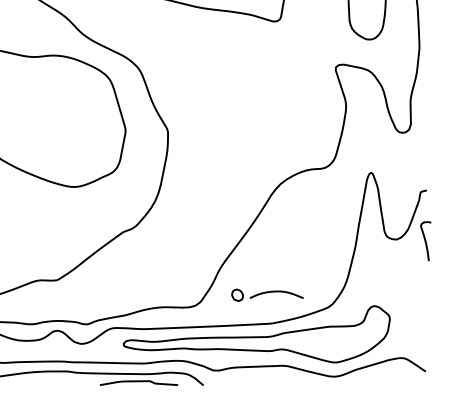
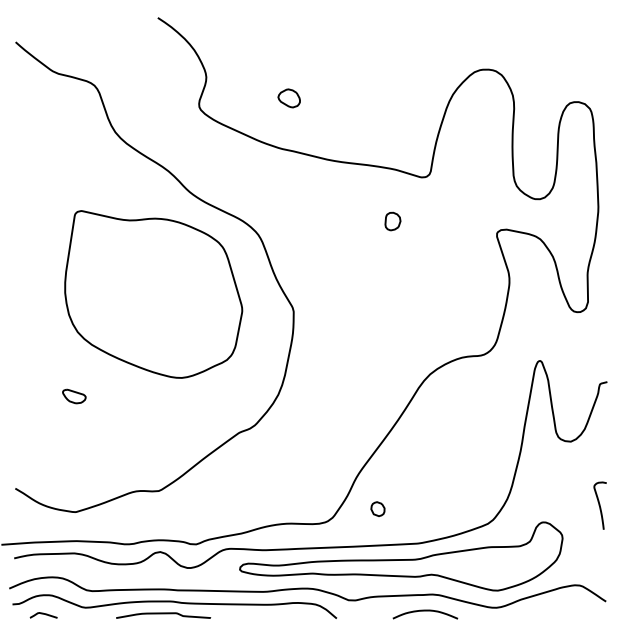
part: (249, 57) -> (392, 221), added
curve: (425, 241) -> (599, 505), moved
curve: (276, 292) -> (425, 611), moved
curve: (138, 382) -> (163, 614), moved

